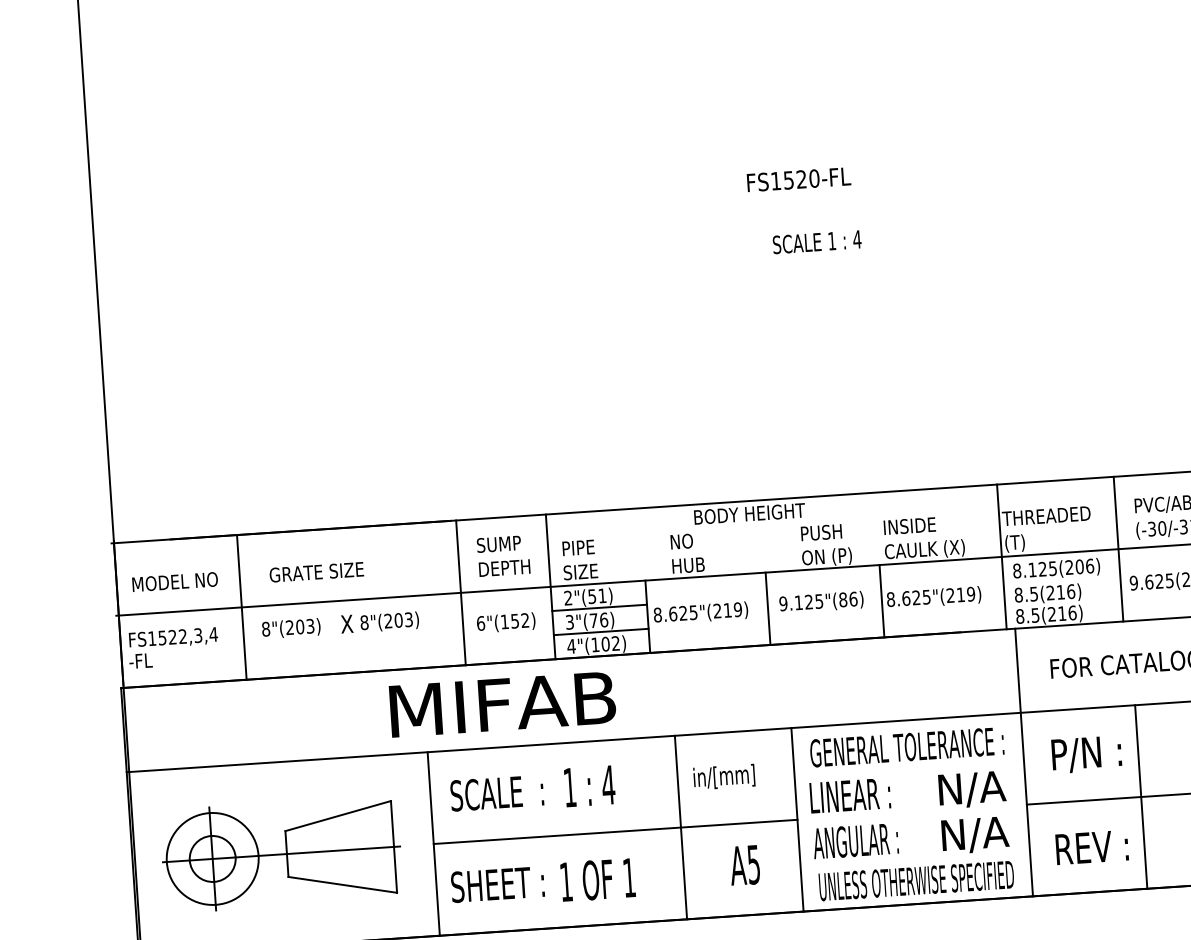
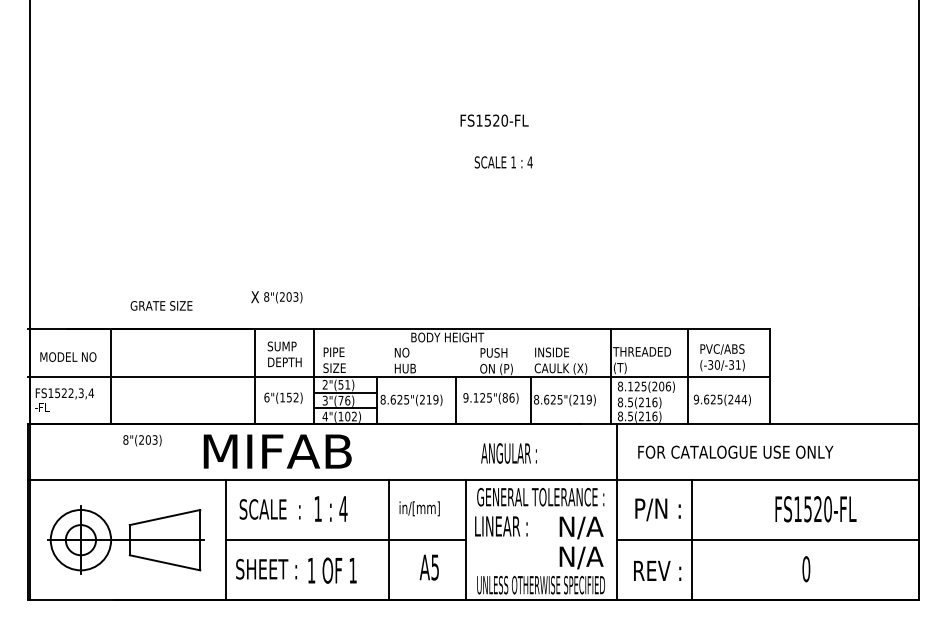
text: (316, 571) -> (161, 305), moved
text: (379, 622) -> (276, 297), moved
text: (291, 628) -> (142, 440), moved
text: (855, 841) -> (508, 453), moved

